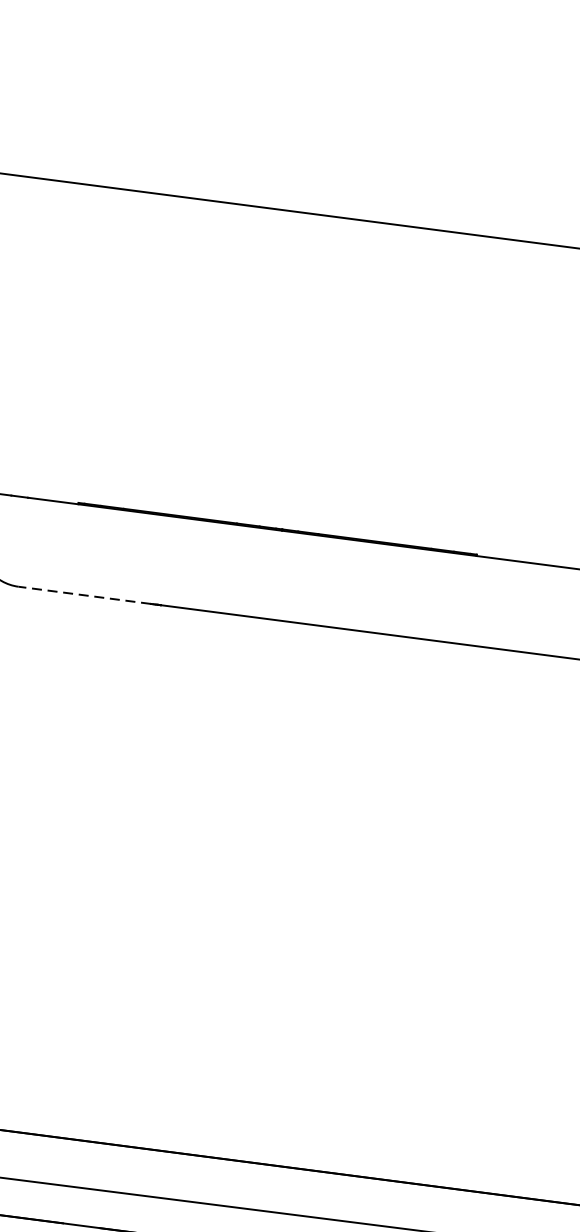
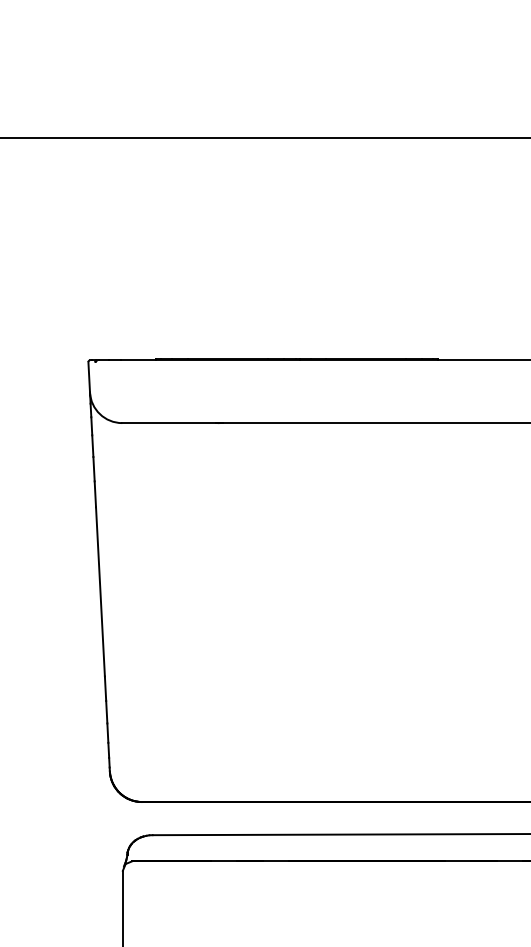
line: (84, 595) -> (168, 423), dashed -> solid

